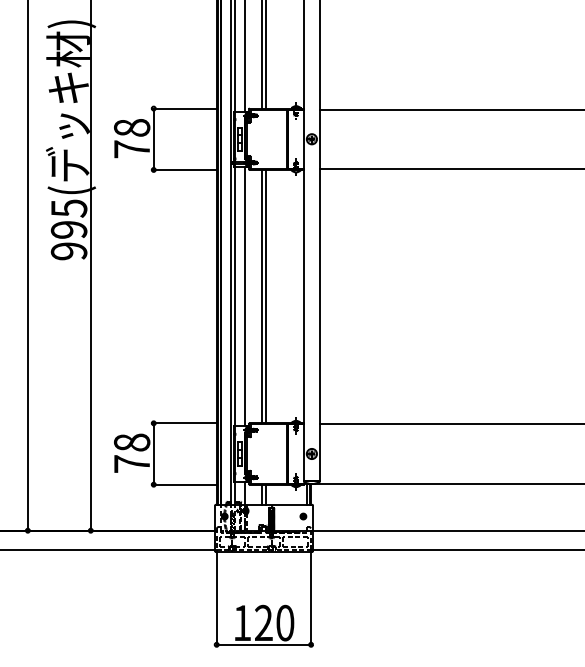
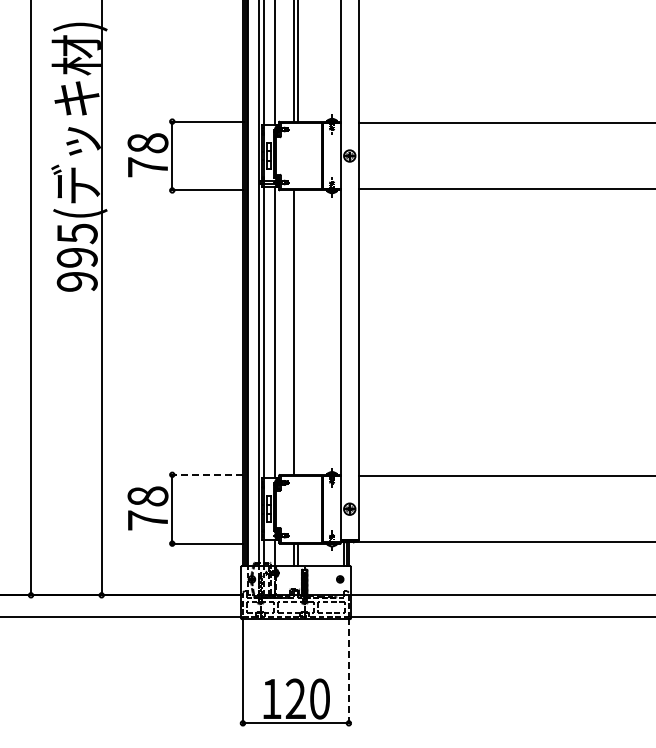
line: (266, 296) -> (298, 332), removed
line: (185, 423) -> (207, 474), solid -> dashed
line: (310, 598) -> (348, 671), solid -> dashed

